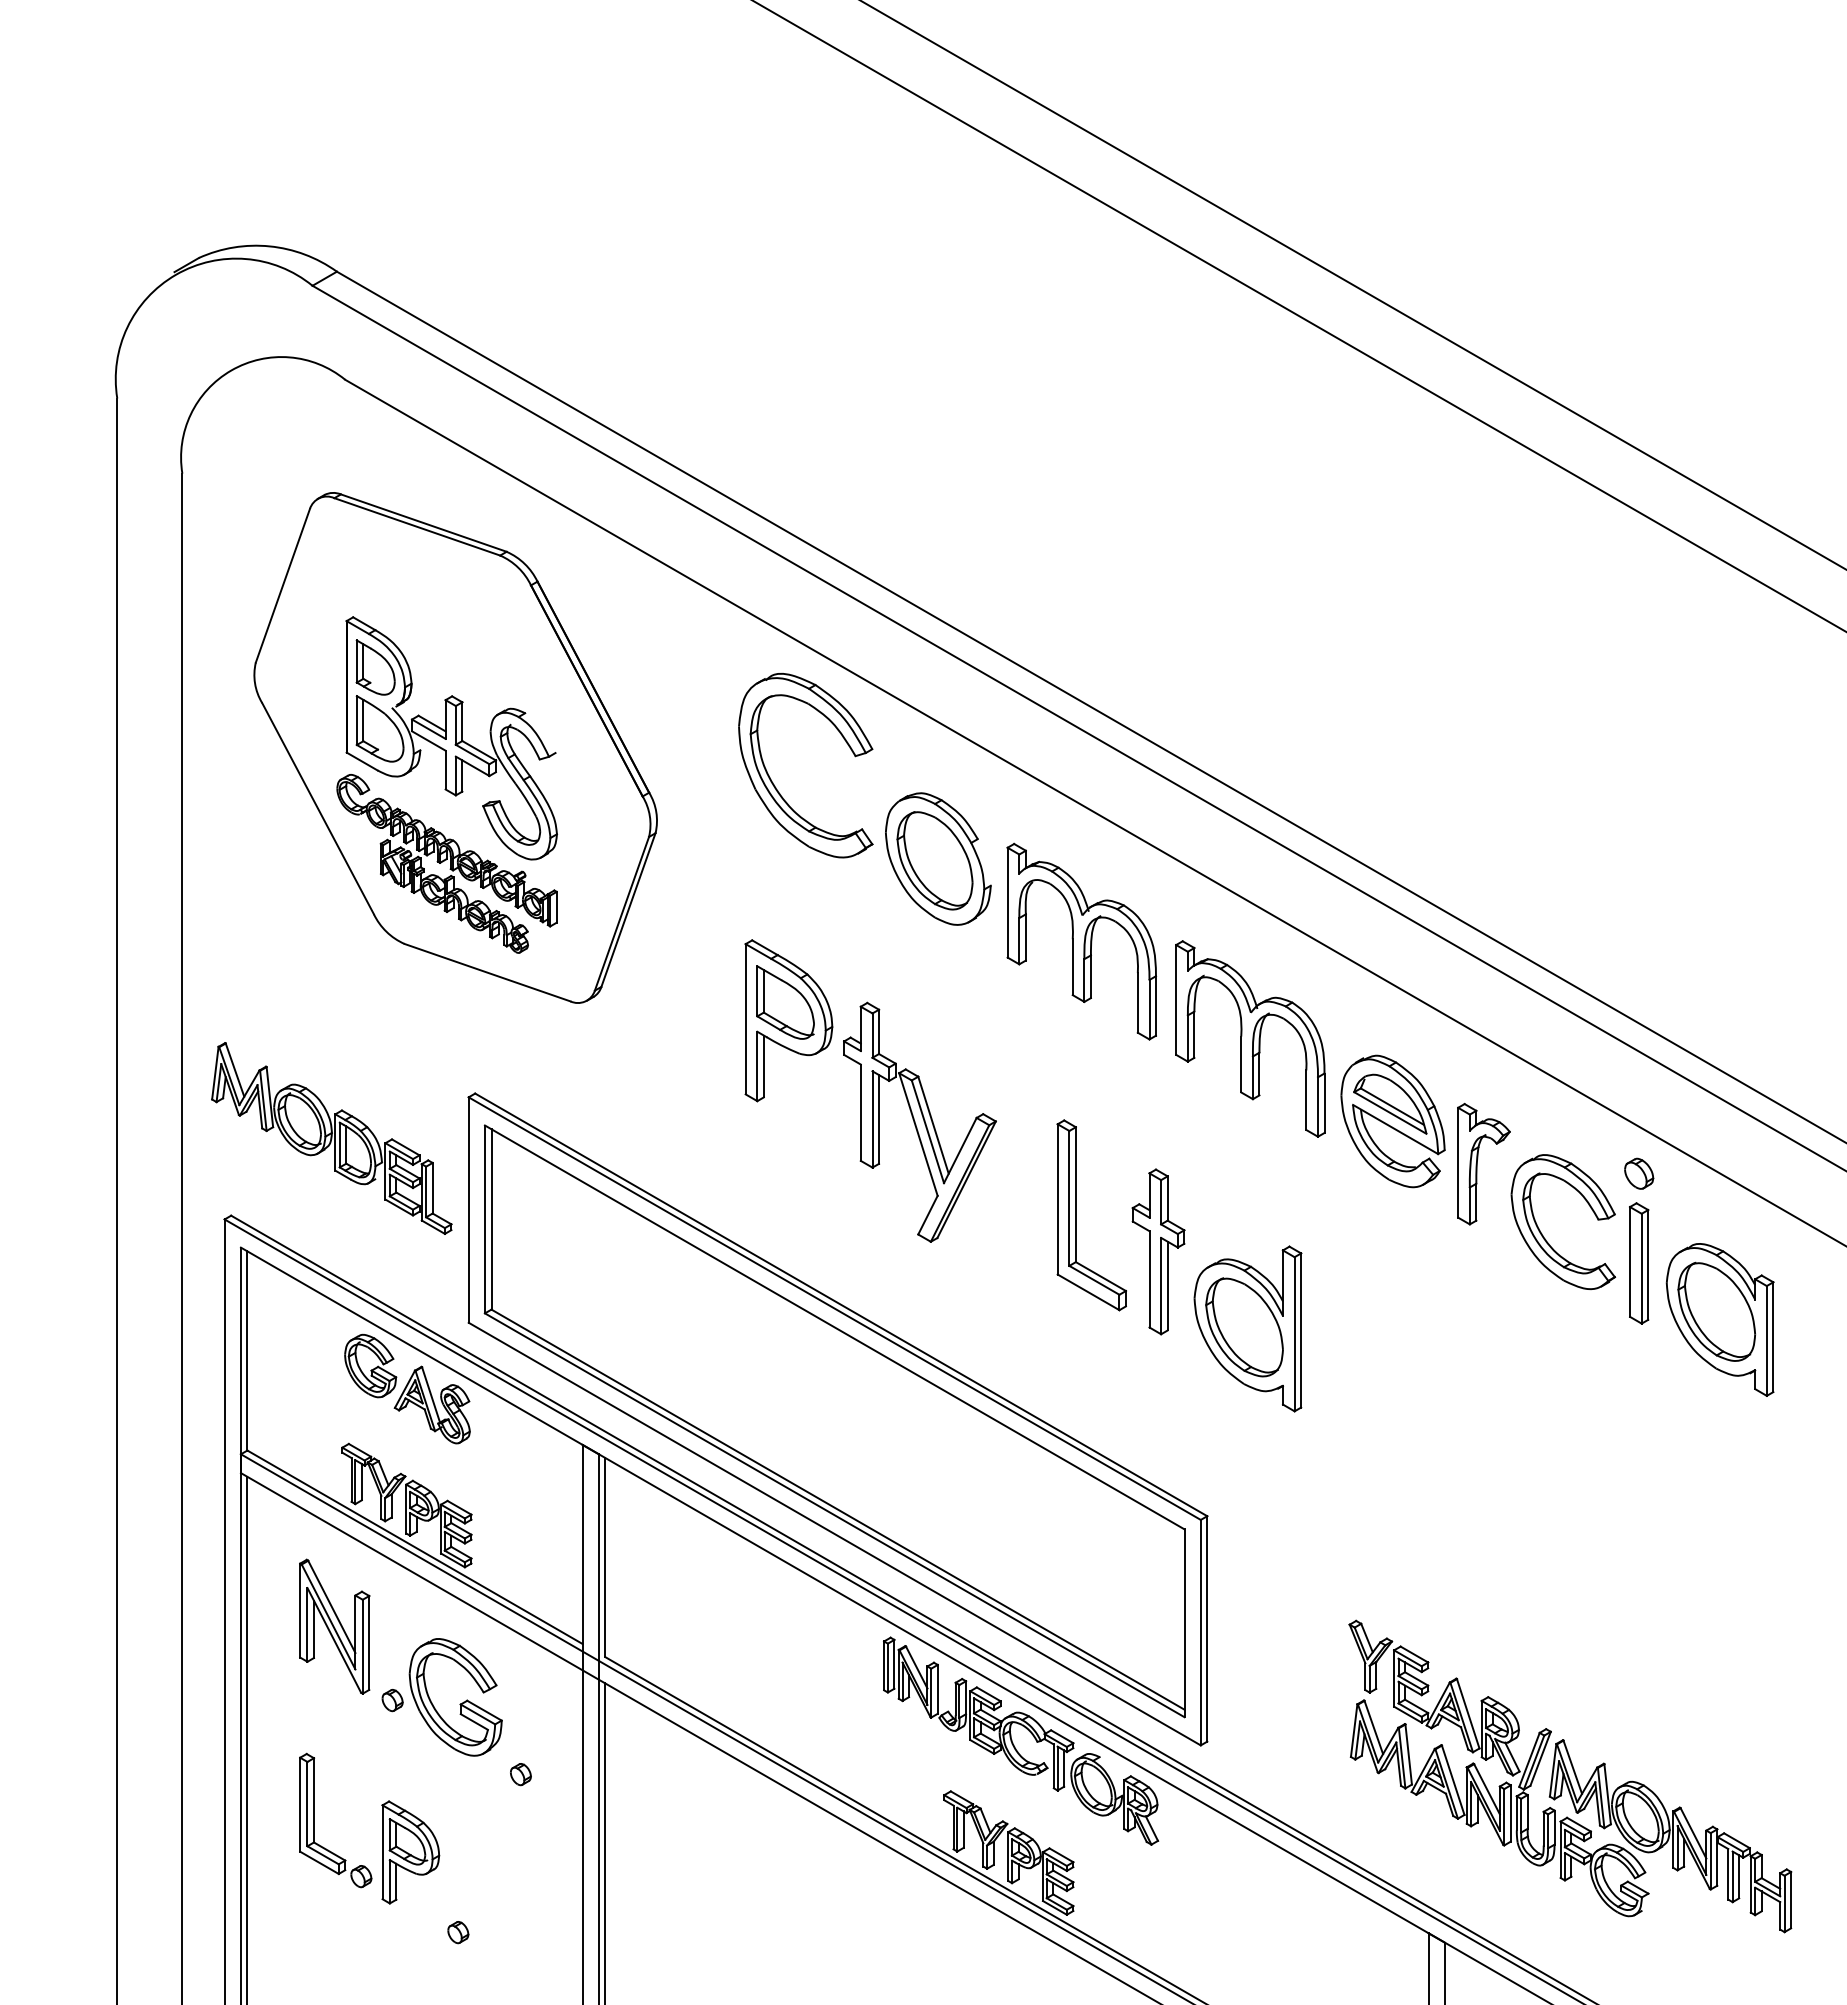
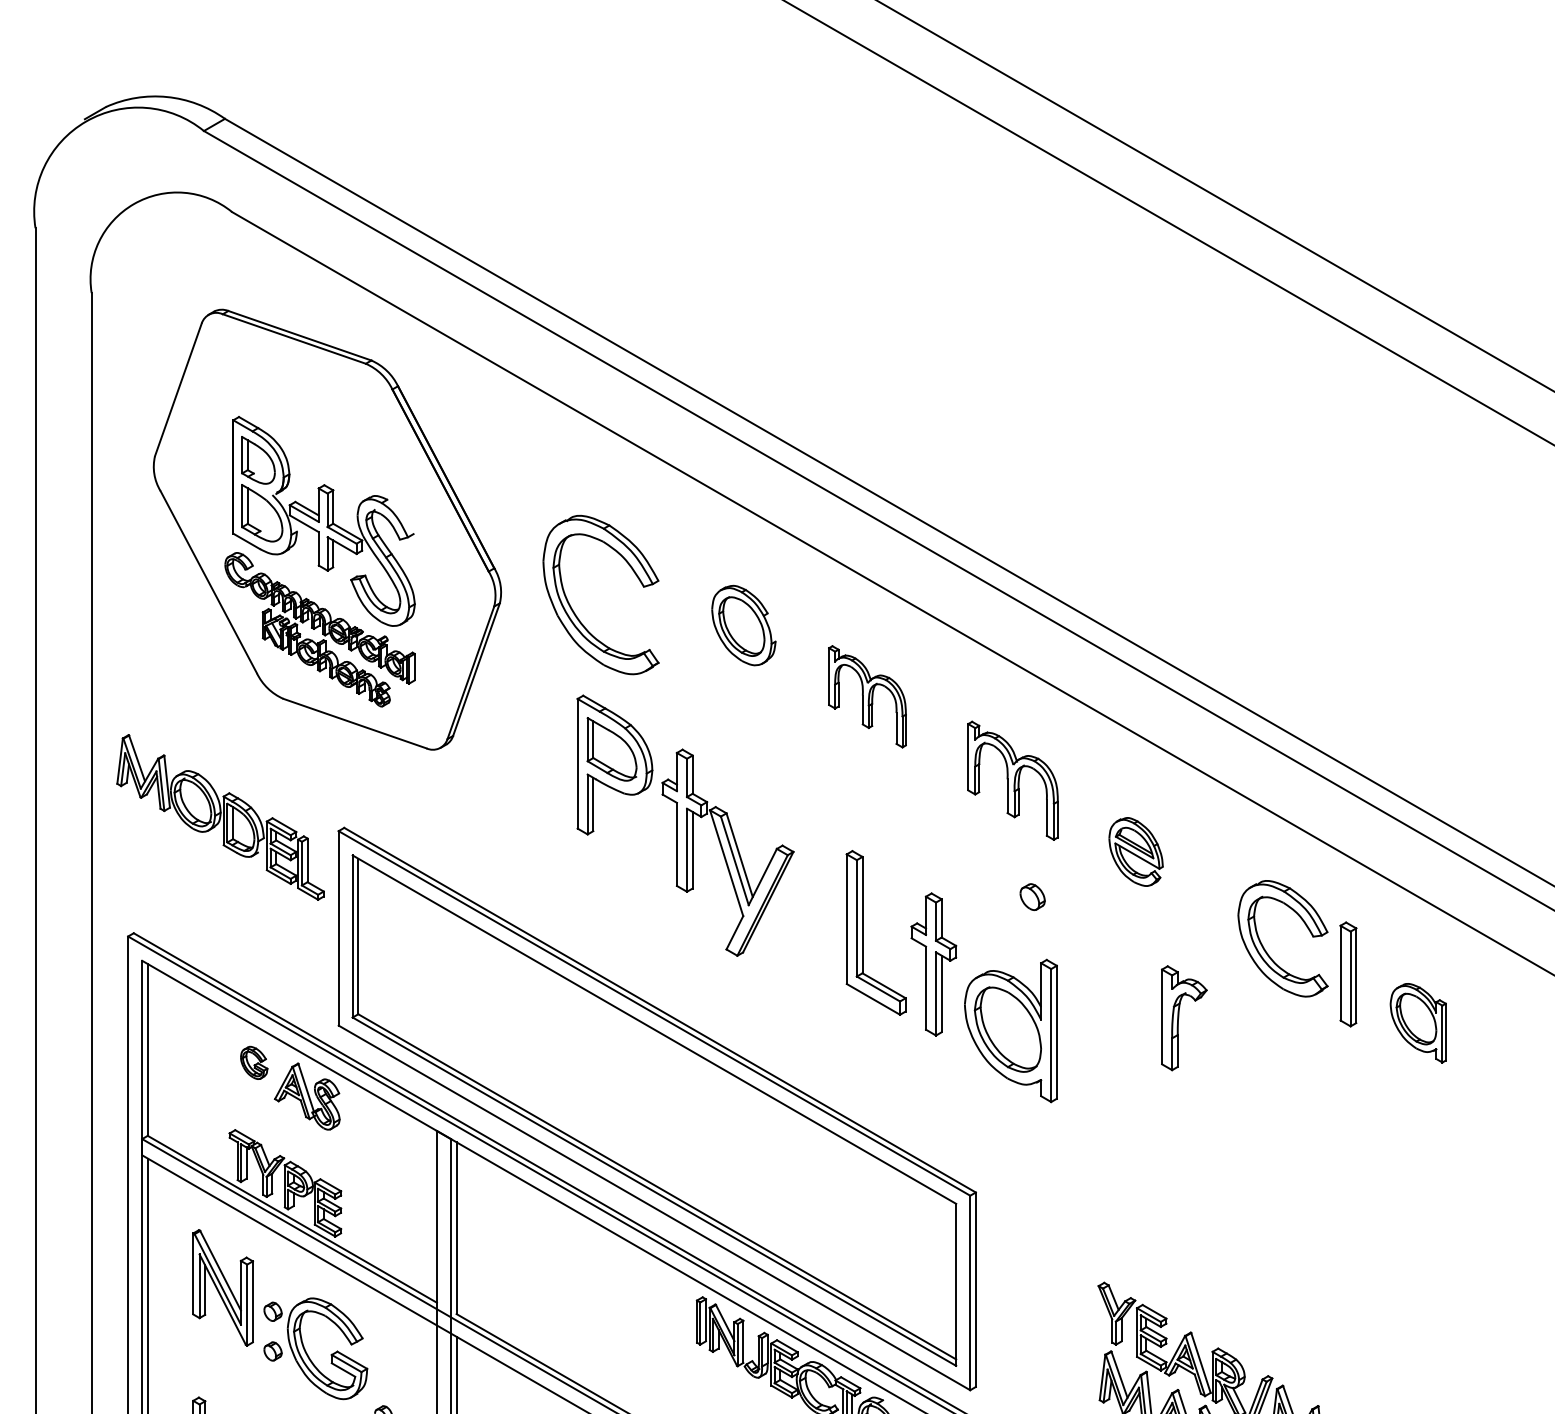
part: (773, 782) -> (573, 609), moved
part: (938, 858) -> (743, 625), size x0.7
part: (1081, 941) -> (867, 696), size x0.6
part: (1250, 1038) -> (1013, 780), size x0.7
part: (1392, 1121) -> (1135, 851), size x0.6
part: (331, 1138) -> (220, 817), moved
part: (1483, 1163) -> (1183, 1017), moved
part: (1639, 1173) -> (1032, 896), moved
part: (1719, 1319) -> (1417, 1022), size x0.6
part: (370, 1365) -> (253, 1062), size x0.6
part: (392, 1654) -> (272, 1311), added

